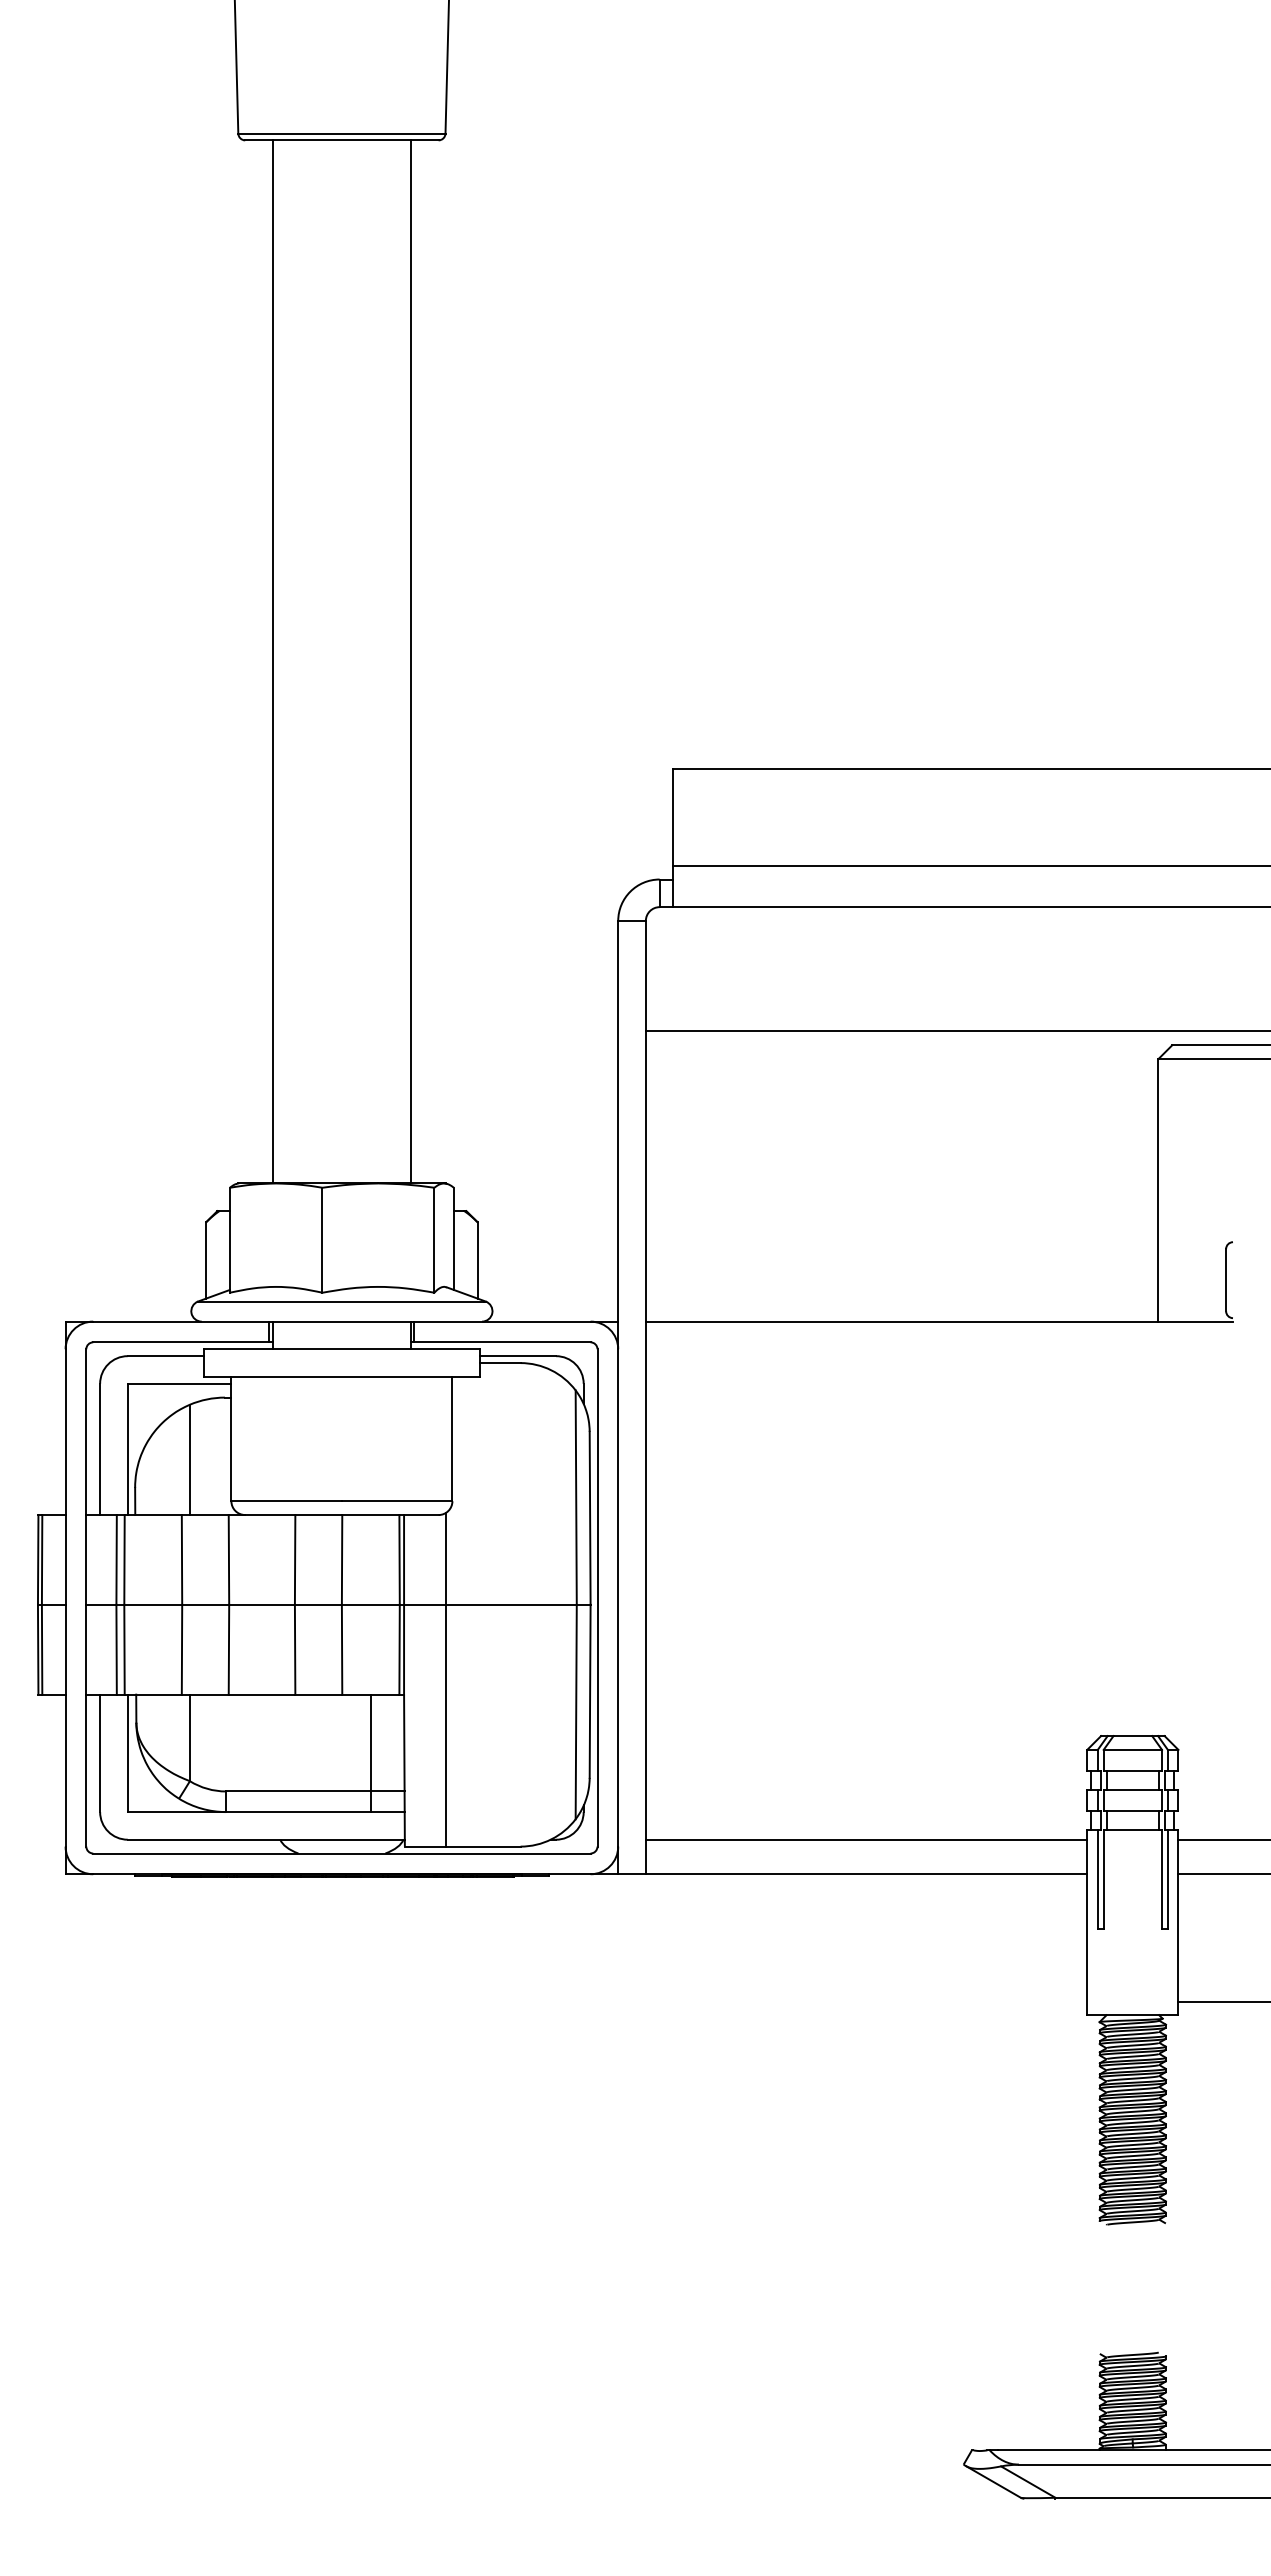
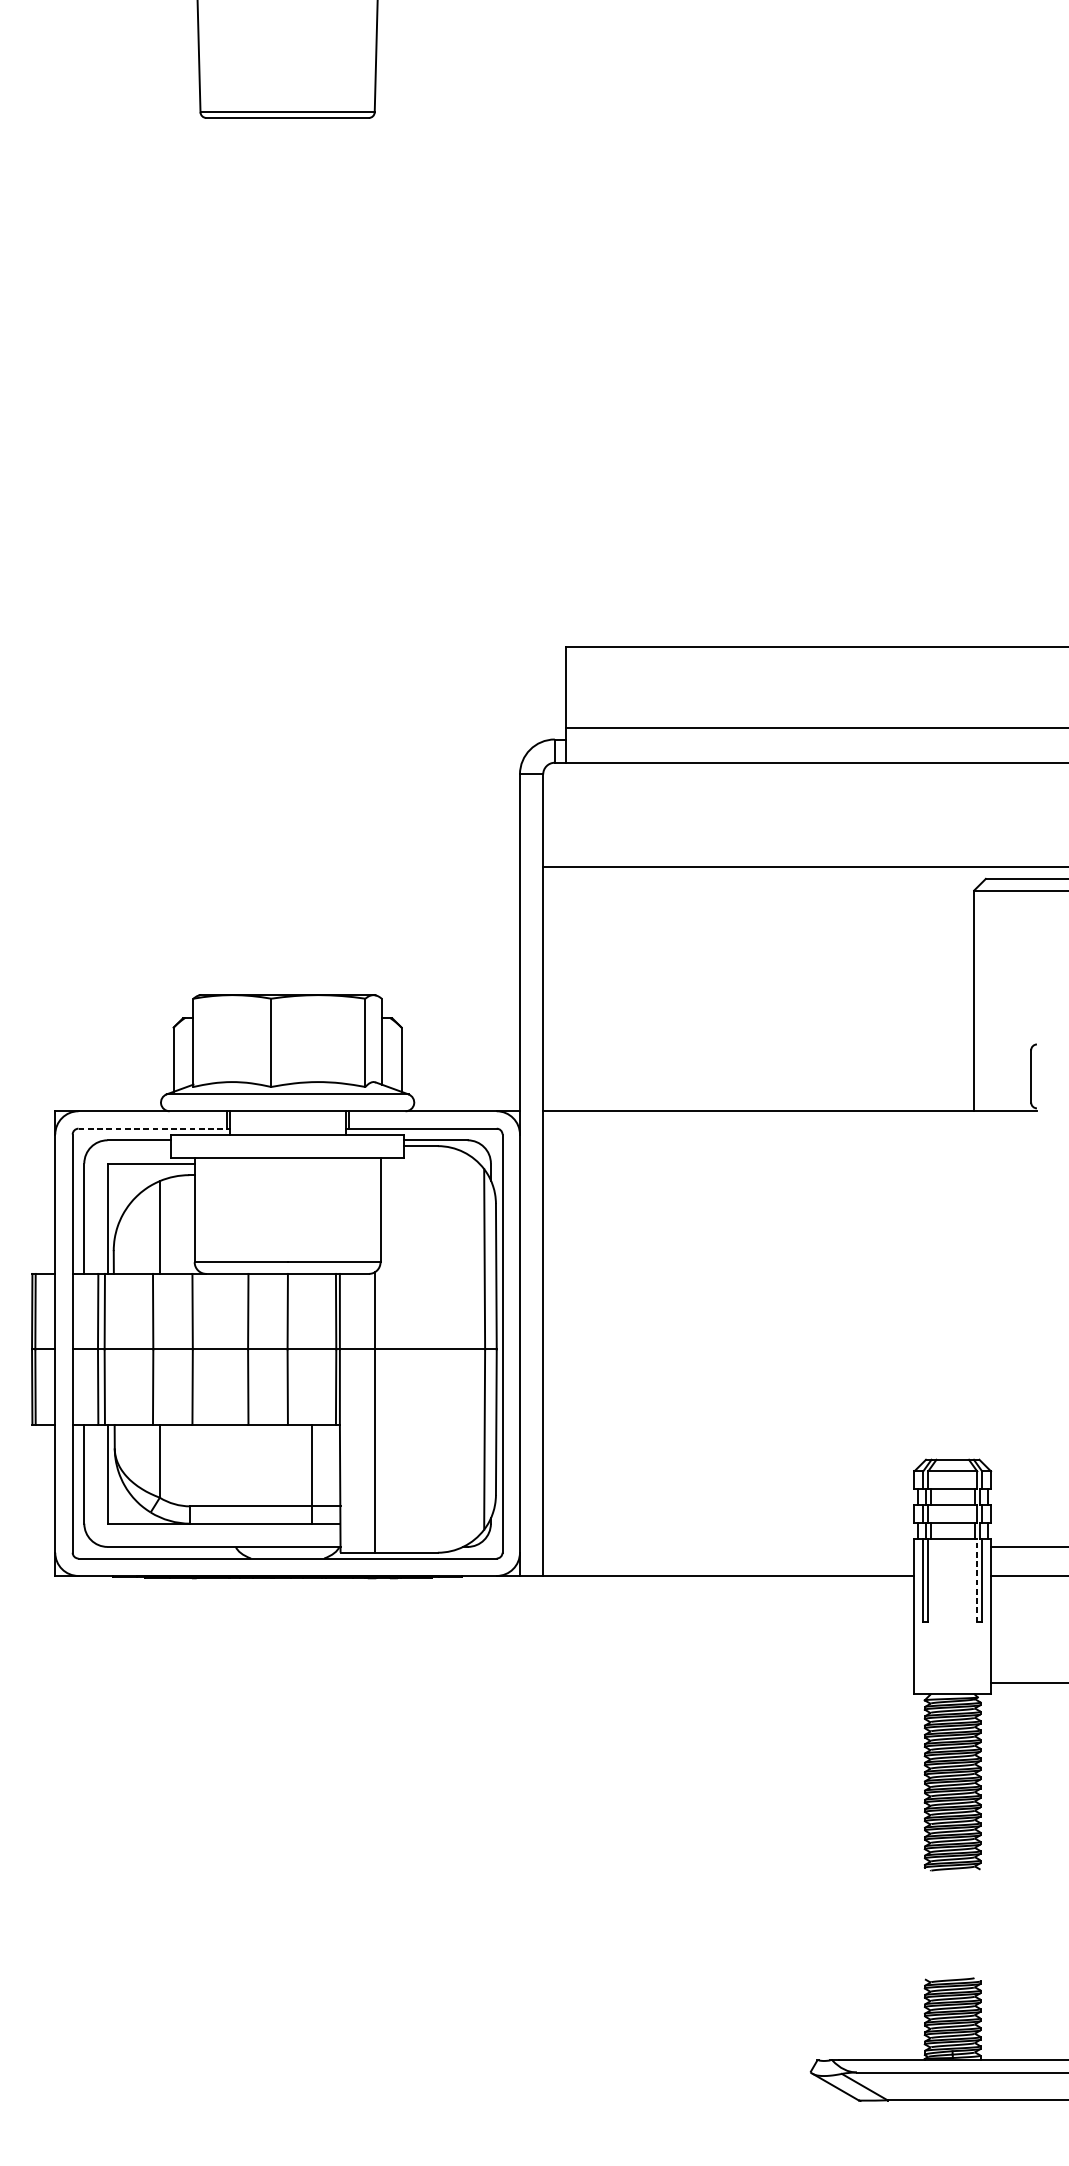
line: (272, 661) -> (229, 556), removed
line: (410, 661) -> (345, 556), removed
line: (181, 1342) -> (152, 1128), solid -> dashed
line: (866, 1839) -> (728, 1546), removed
line: (1162, 1879) -> (977, 1580), solid -> dashed

